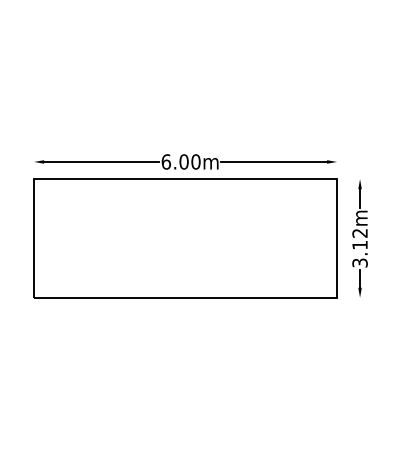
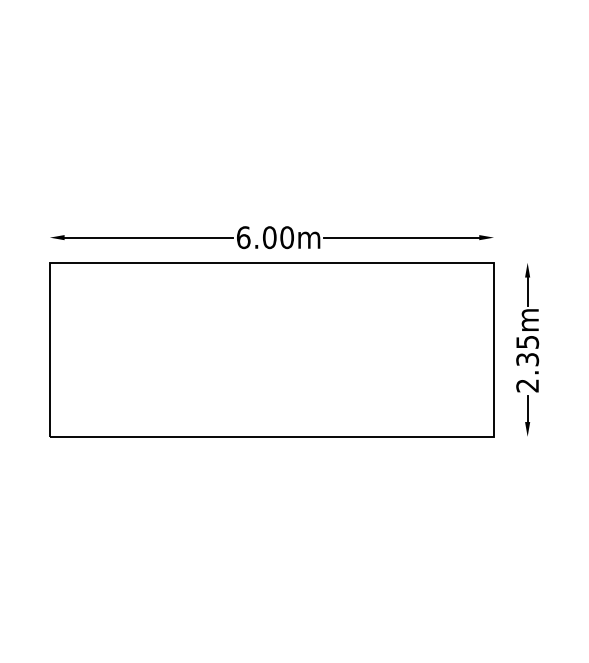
text: (359, 248) -> (526, 364), 3.12m -> 2.35m

